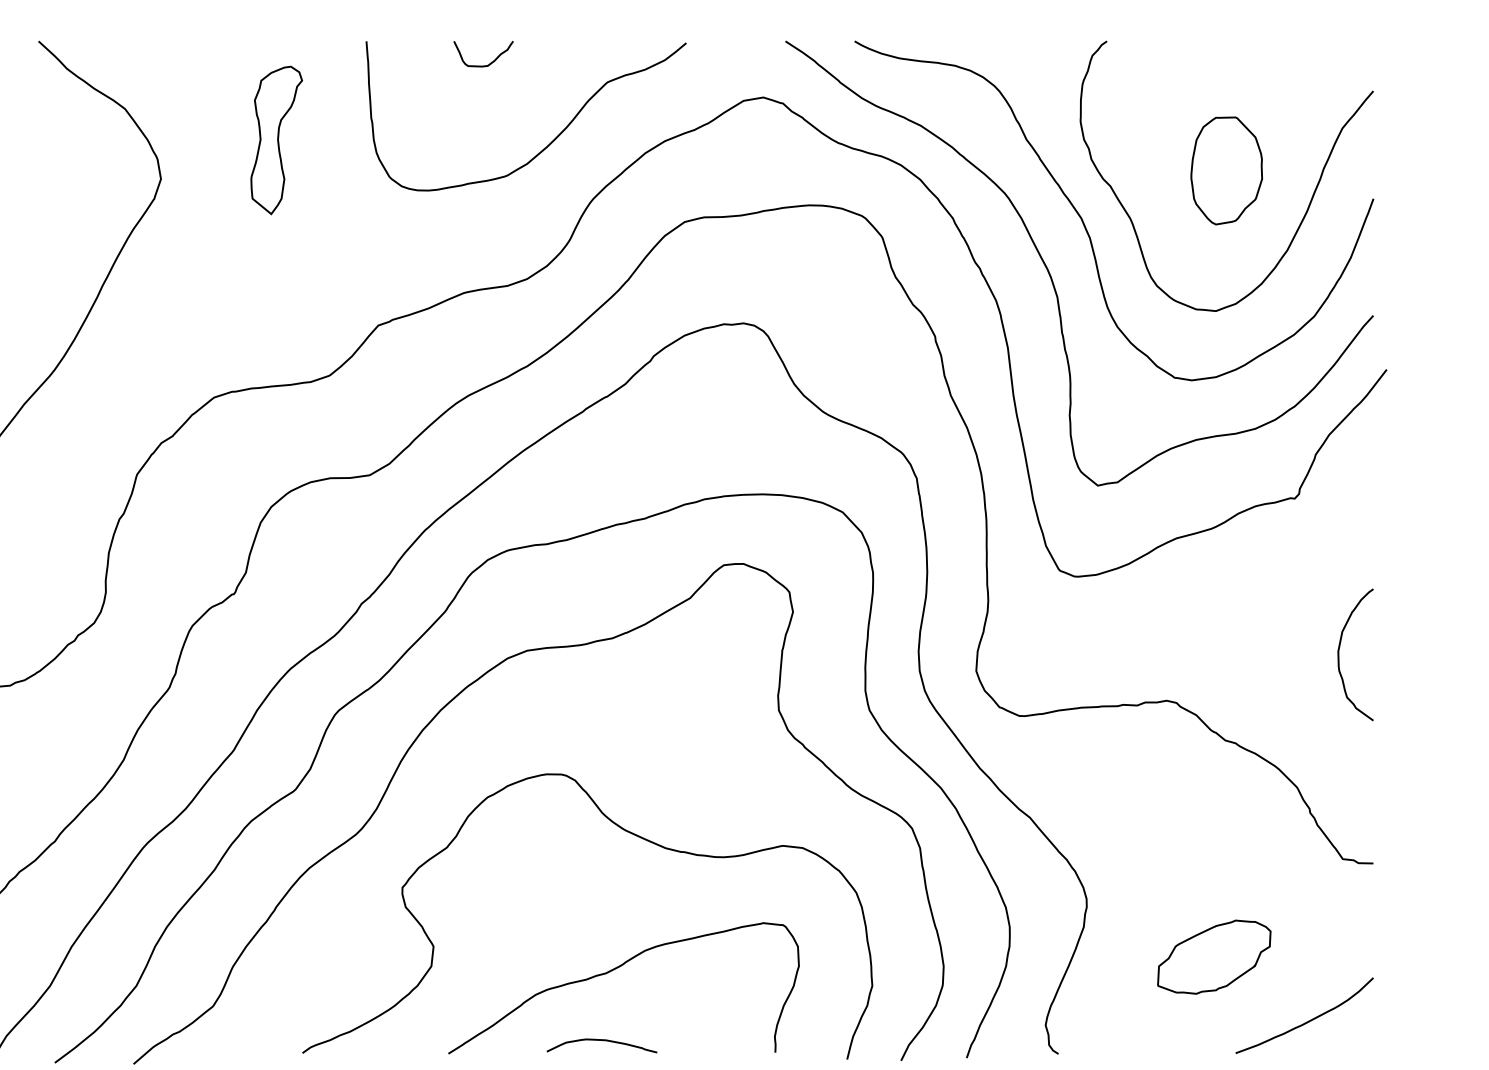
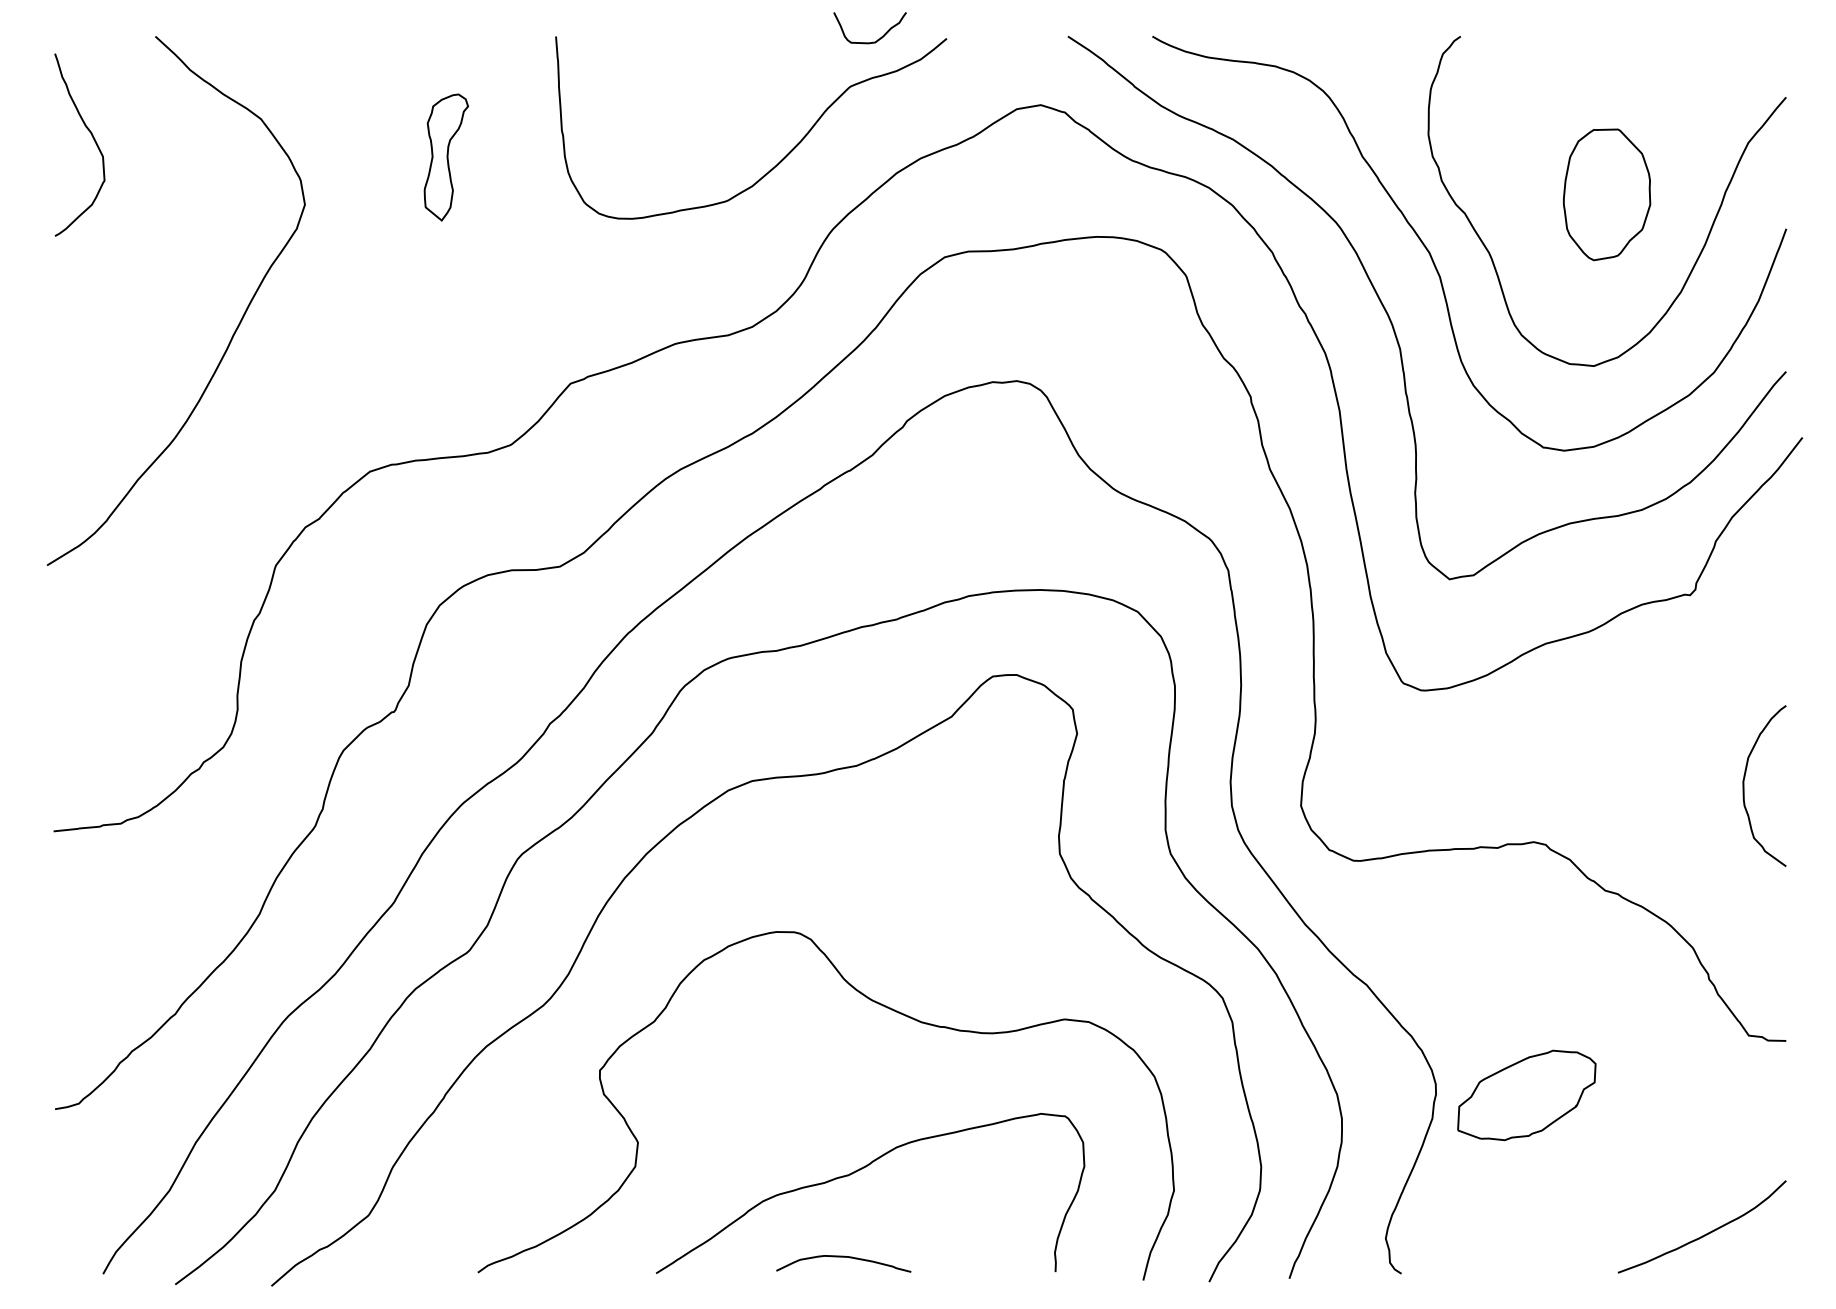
curve: (490, 62) -> (878, 38), moved
part: (276, 140) -> (446, 157), size x0.7
part: (1214, 957) -> (1526, 1095), moved

